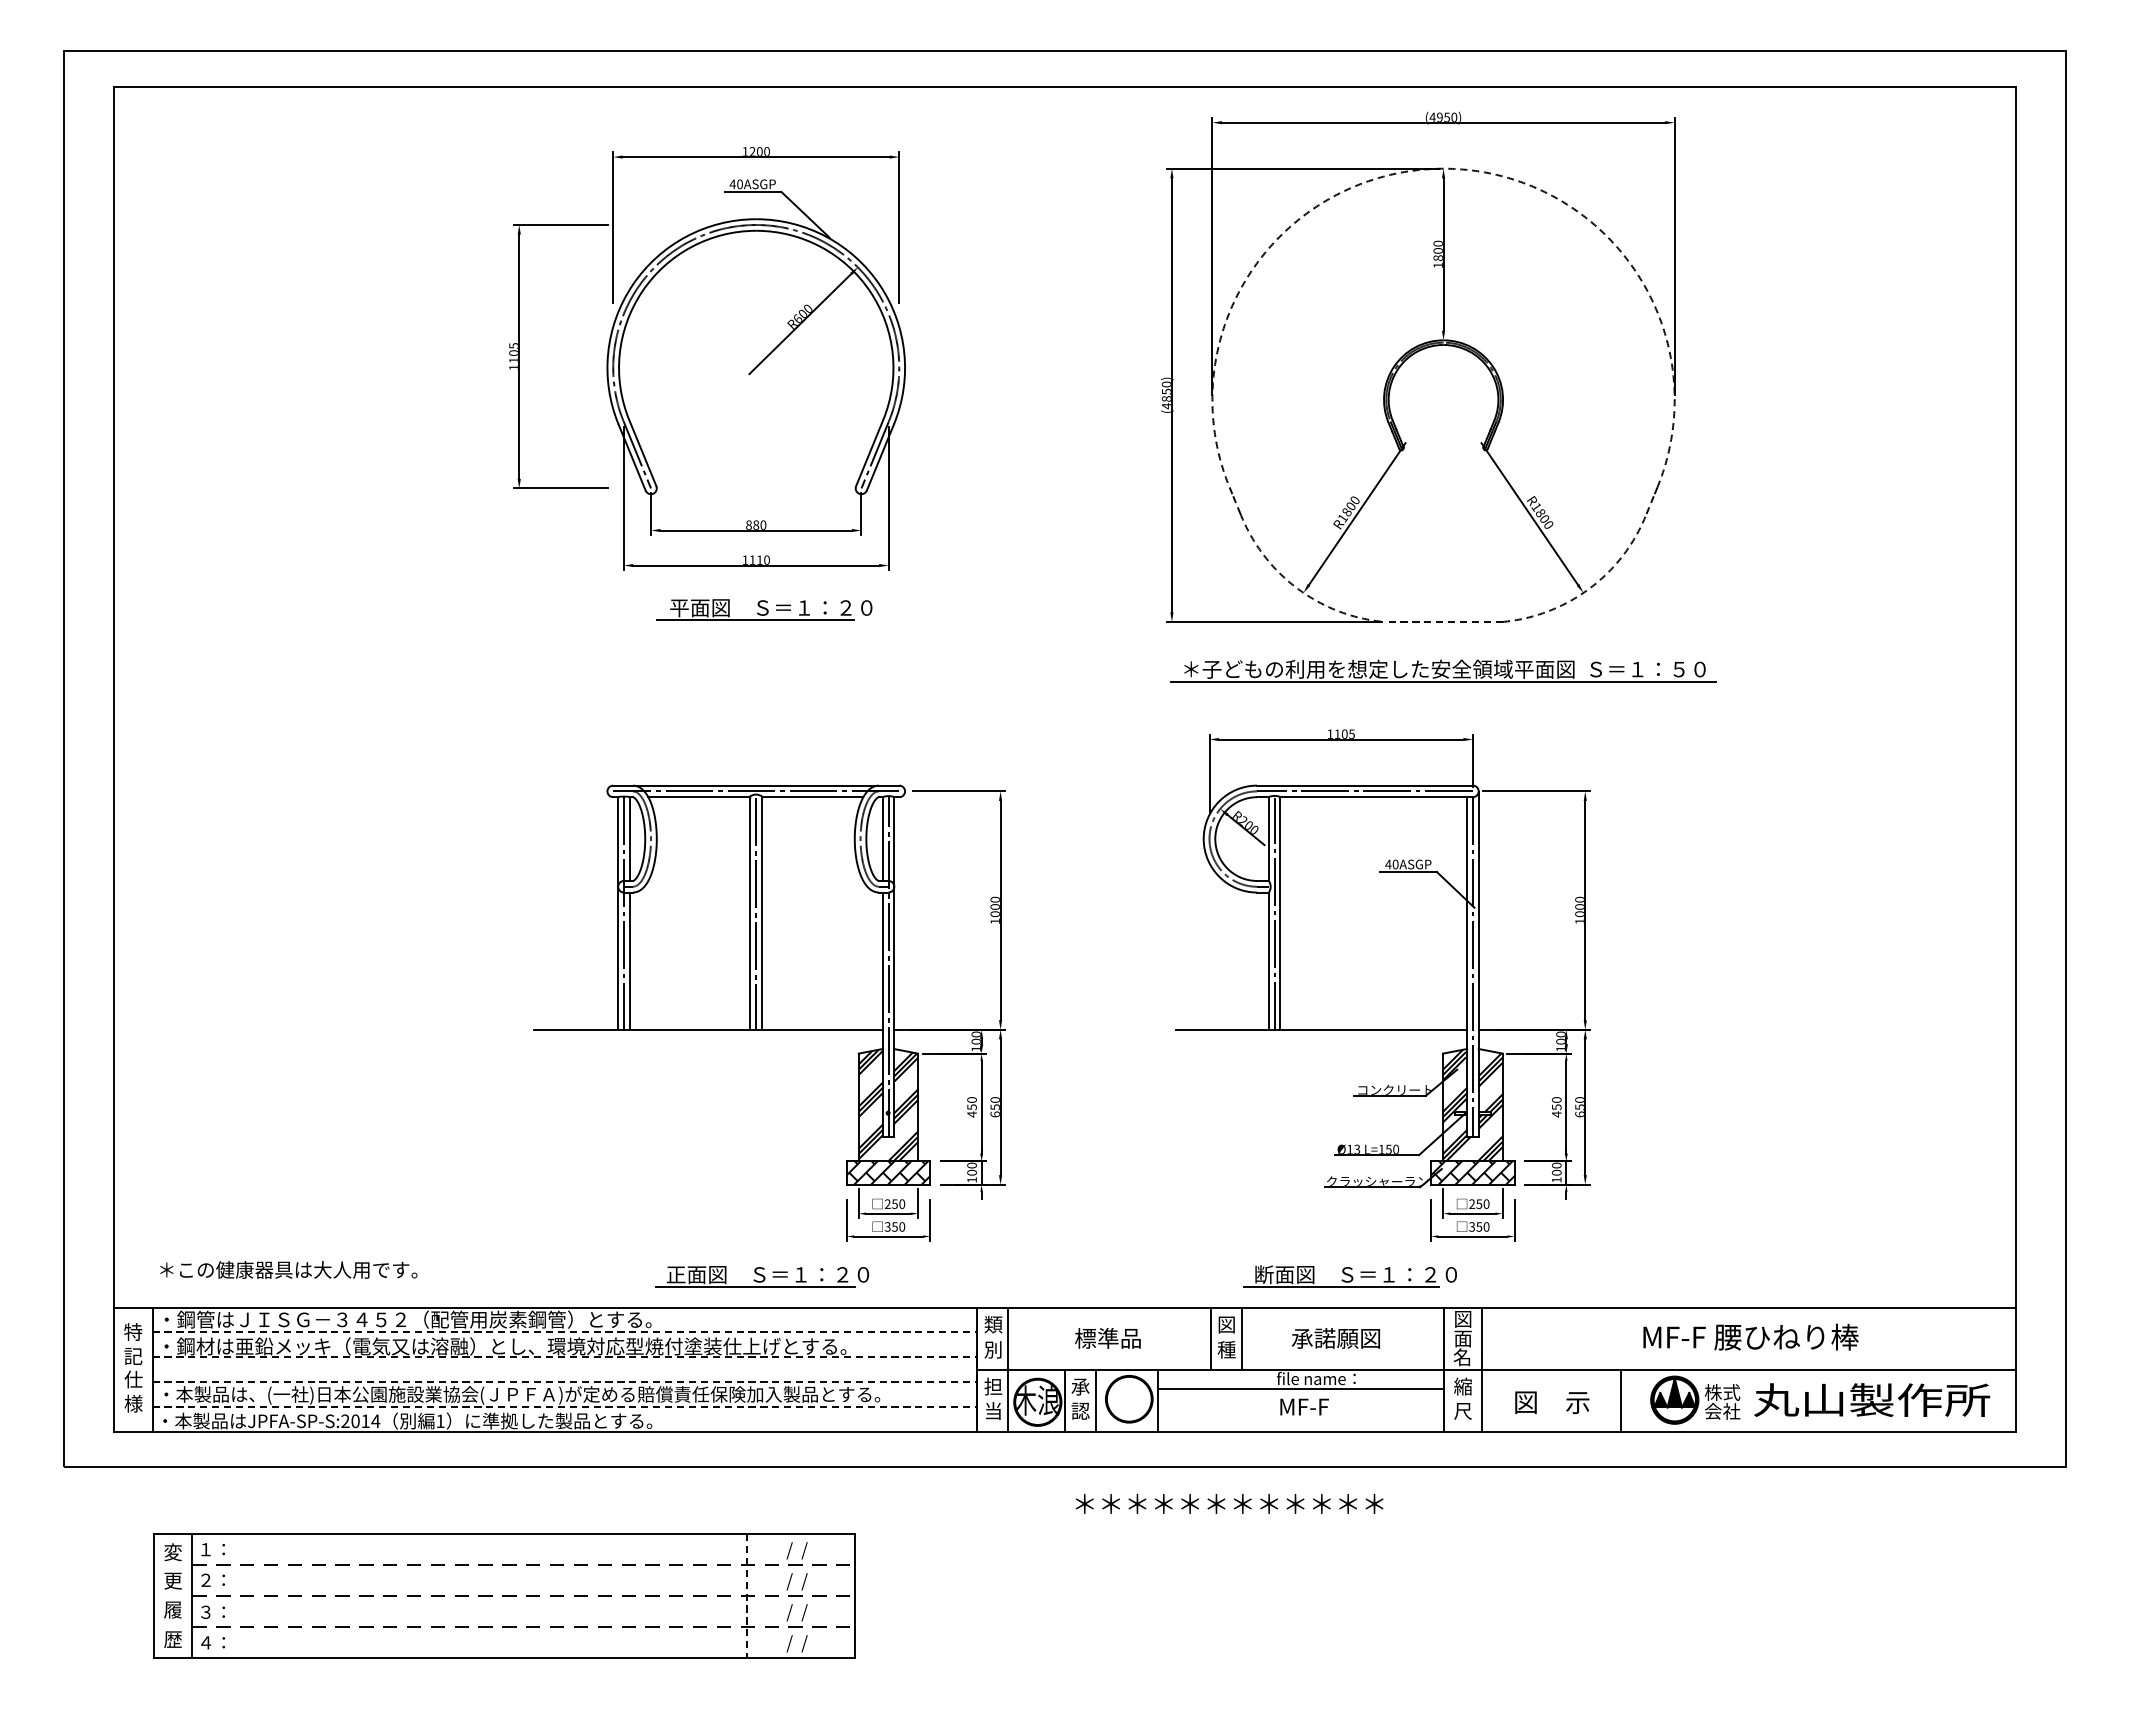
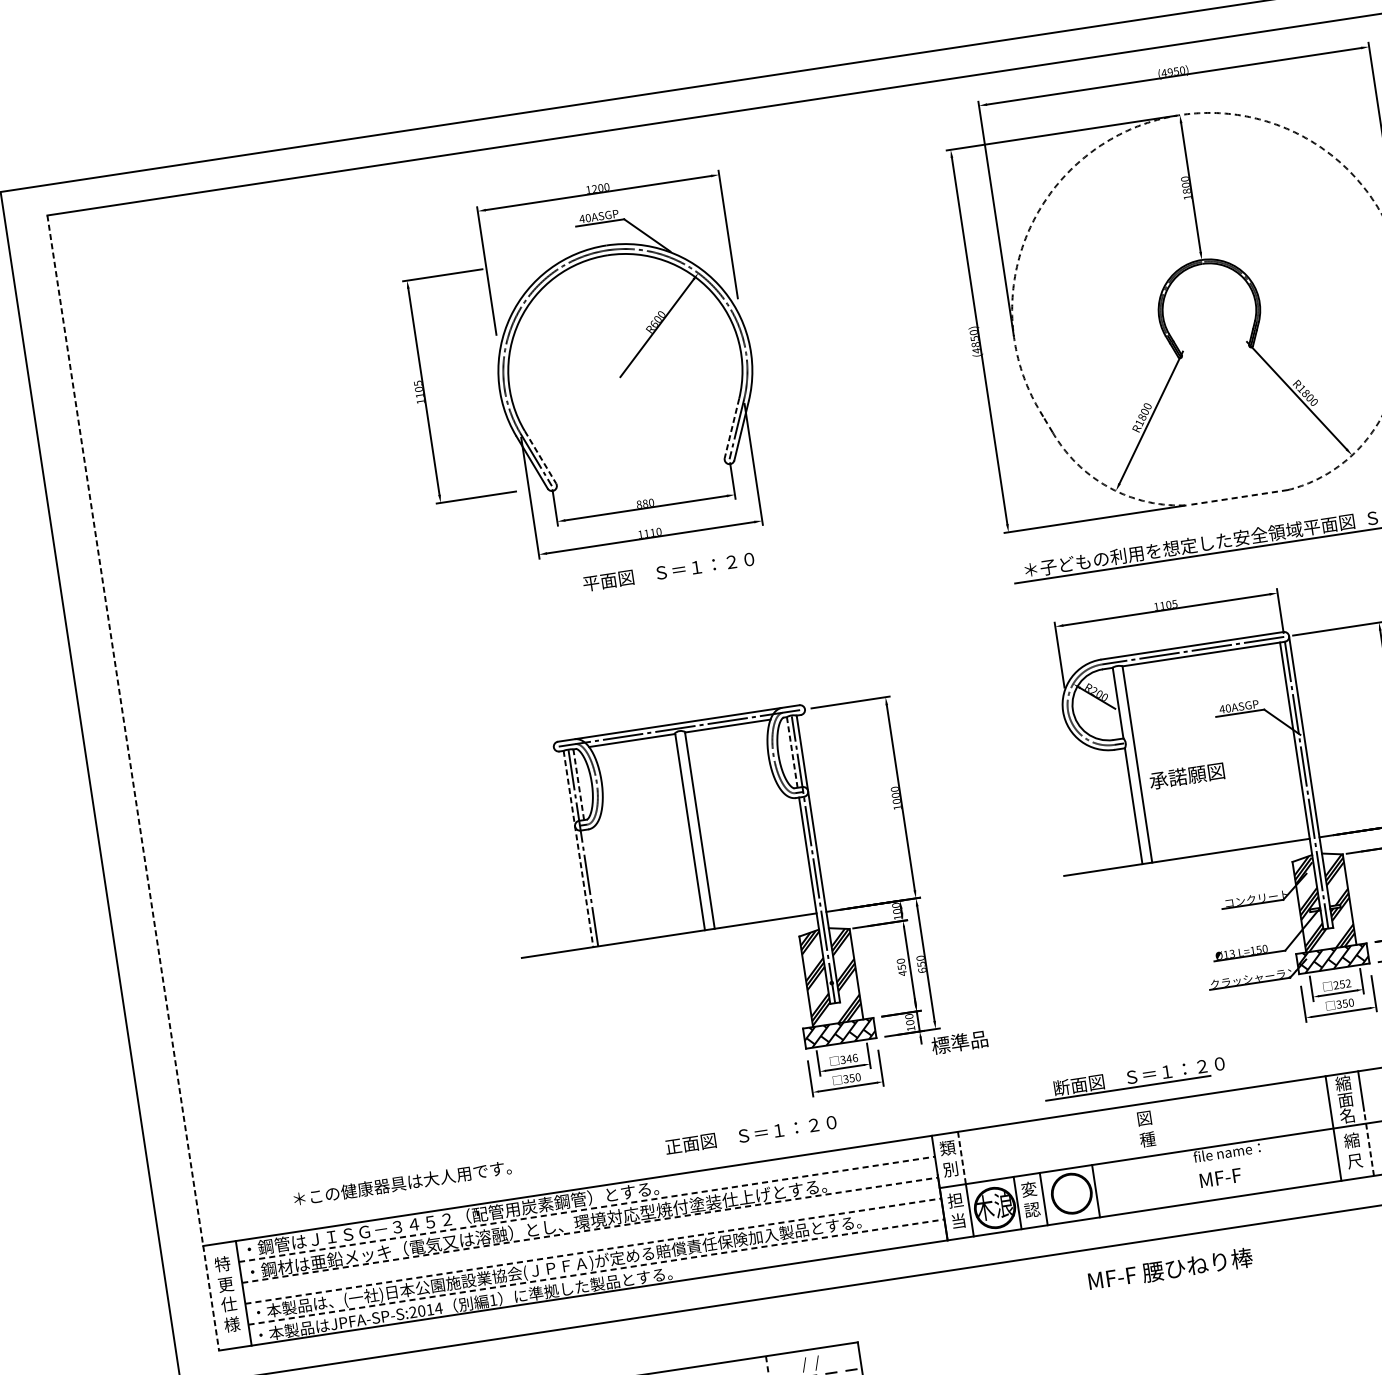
line: (642, 453) -> (540, 457), solid -> dashed
line: (869, 453) -> (731, 428), solid -> dashed
line: (755, 620) -> (656, 584), removed
line: (113, 759) -> (132, 783), solid -> dashed
line: (629, 839) -> (578, 785), solid -> dashed
line: (882, 839) -> (792, 752), solid -> dashed
line: (618, 913) -> (578, 848), solid -> dashed
line: (756, 913) -> (695, 831), removed
line: (1274, 913) -> (1132, 765), removed
line: (629, 960) -> (594, 887), removed
text: (894, 1203) -> (848, 1058), 250 -> 346
text: (1486, 1203) -> (1348, 982), 250 -> 252
text: (288, 1269) -> (402, 1182), moved
part: (1349, 1276) -> (1133, 1078), moved
line: (755, 1287) -> (742, 1147), removed
text: (1462, 1318) -> (1342, 1083), 図 -> 縮
line: (1008, 1338) -> (962, 1157), solid -> dashed
text: (1107, 1338) -> (959, 1042), moved
line: (1210, 1338) -> (1132, 1132), removed
line: (1241, 1338) -> (1158, 1128), removed
text: (1335, 1338) -> (1186, 776), moved
text: (133, 1356) -> (226, 1284), 記 -> 更
text: (1080, 1386) -> (1029, 1189), 承 -> 変
line: (1300, 1388) -> (1214, 1162), removed
line: (1482, 1392) -> (1369, 1142), solid -> dashed
text: (1229, 1503) -> (1169, 1268), ＊＊＊＊＊＊＊＊＊＊＊＊ -> MF-F 腰ひねり棒

